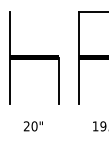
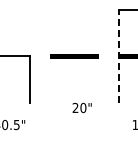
line: (9, 57) -> (49, 56), removed
line: (79, 57) -> (119, 56), solid -> dashed
line: (58, 80) -> (98, 79), removed
text: (32, 126) -> (81, 108), moved

